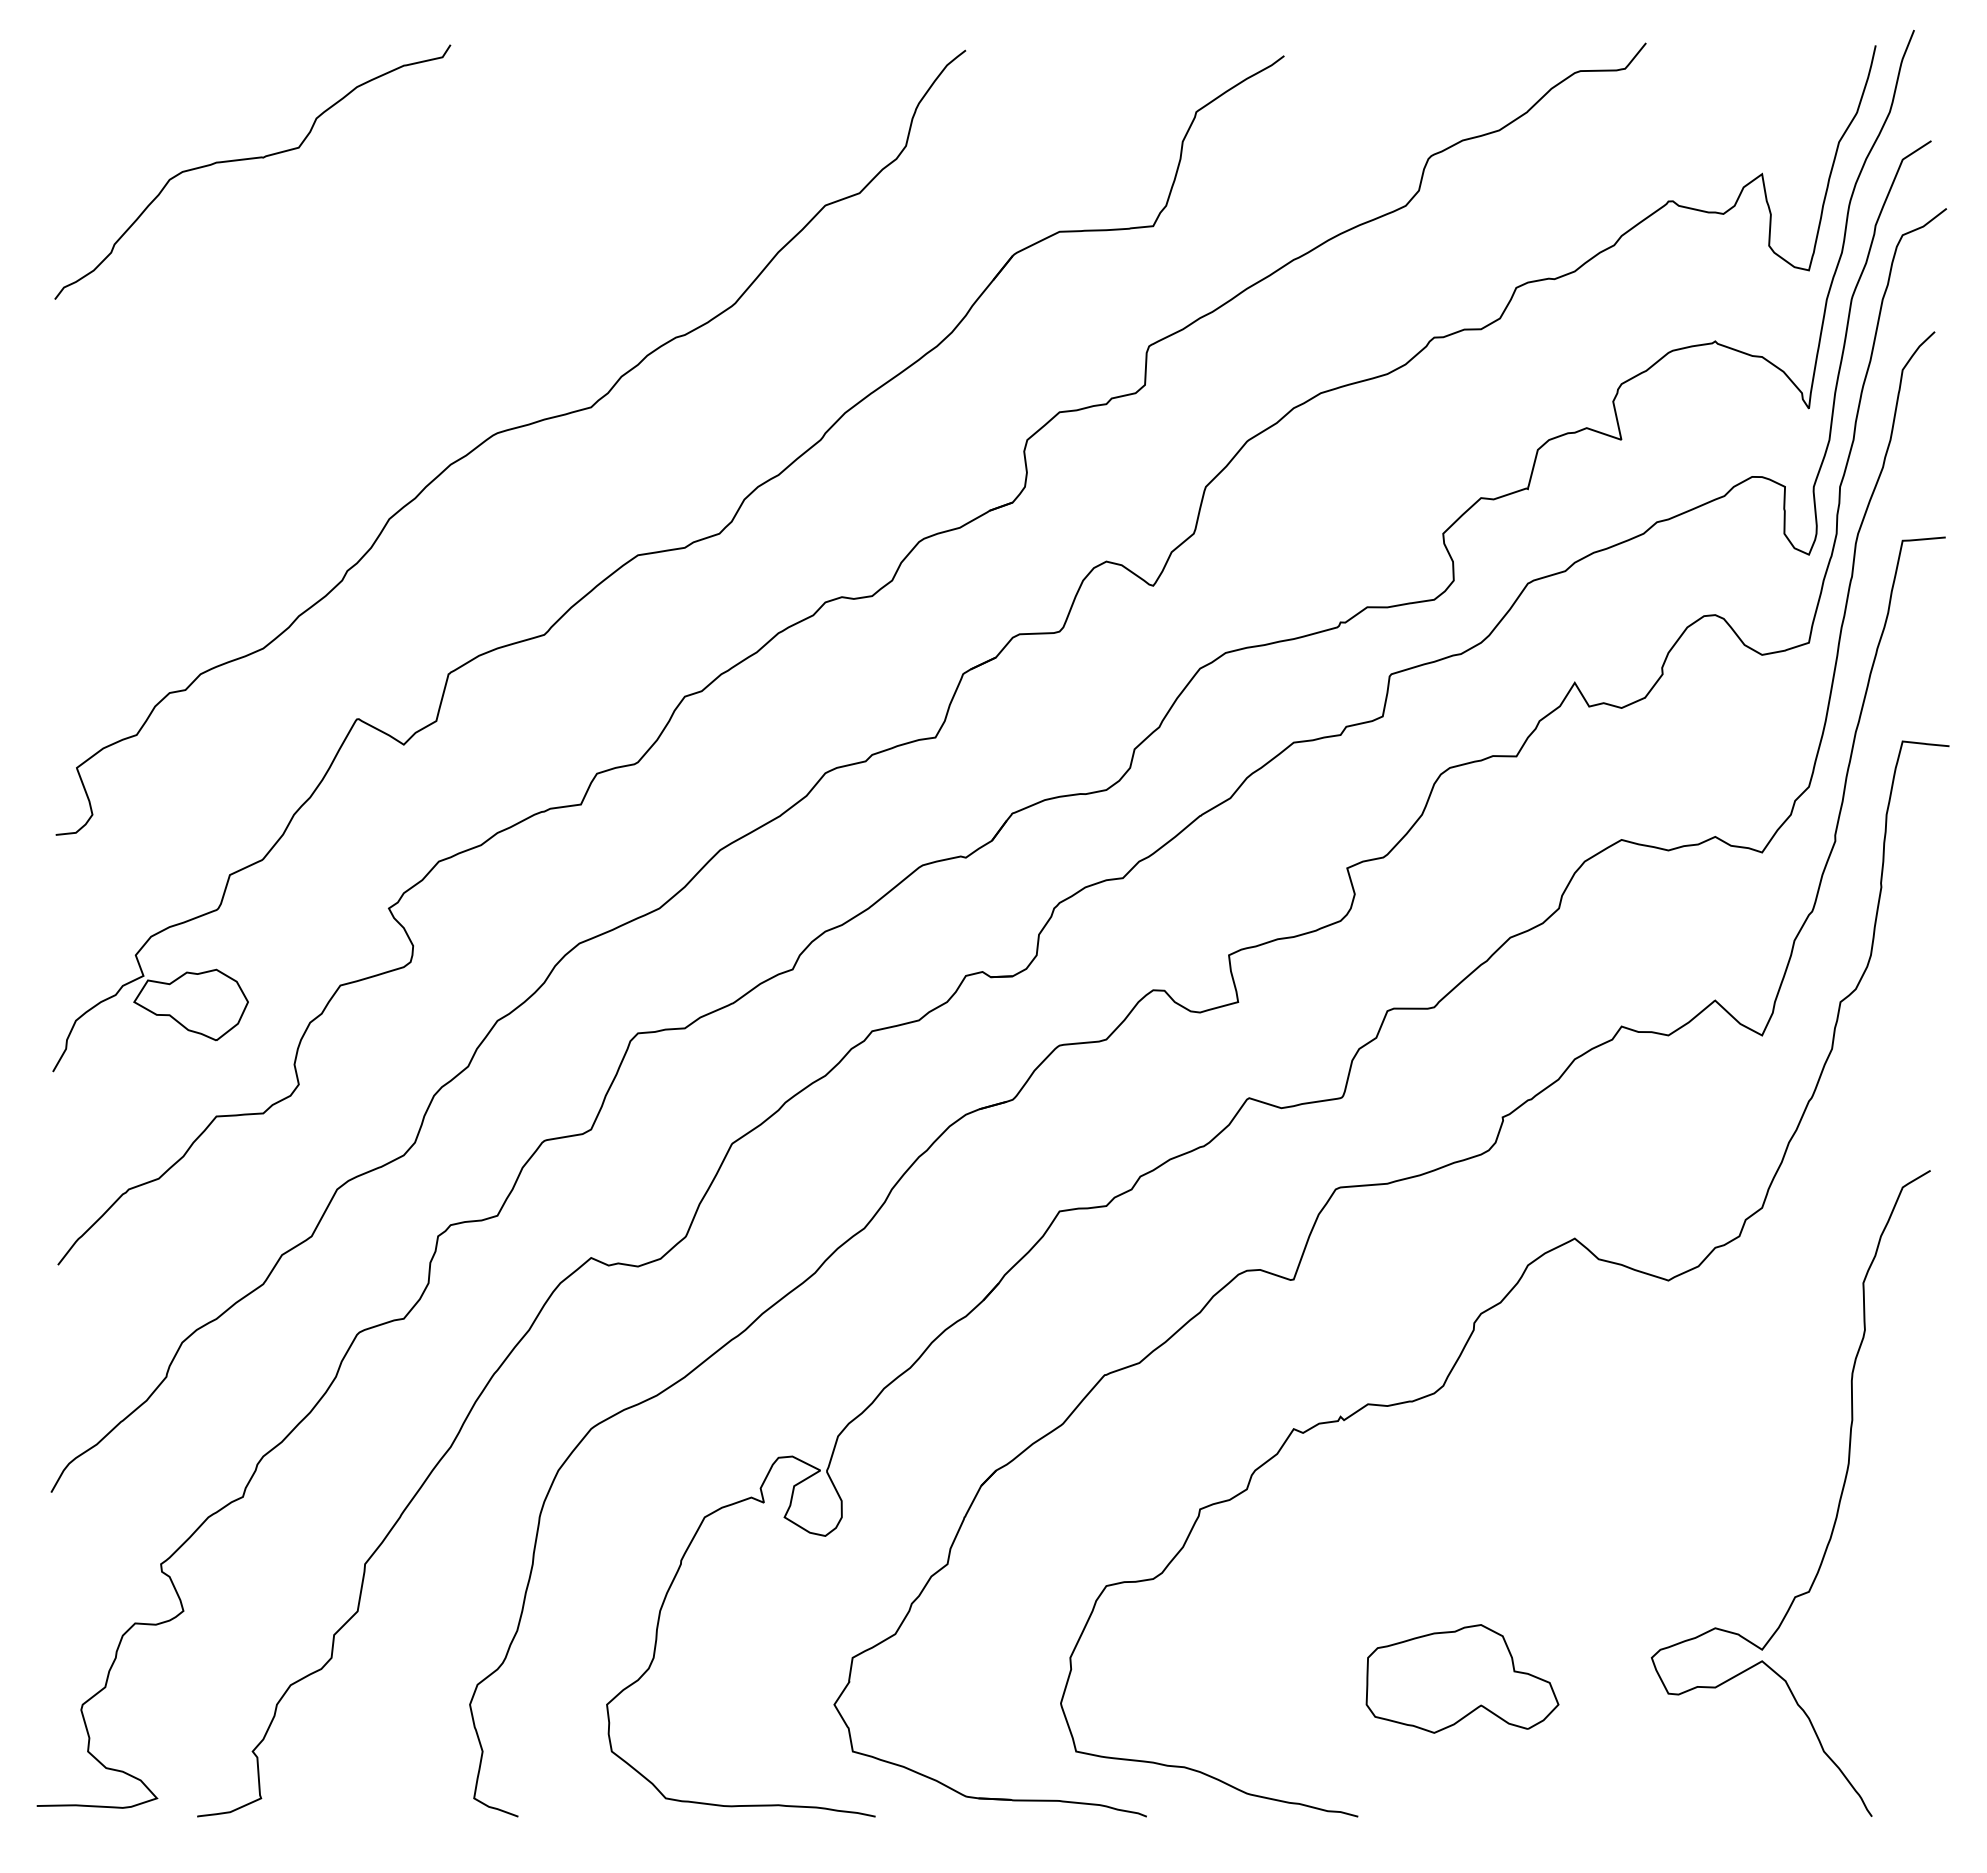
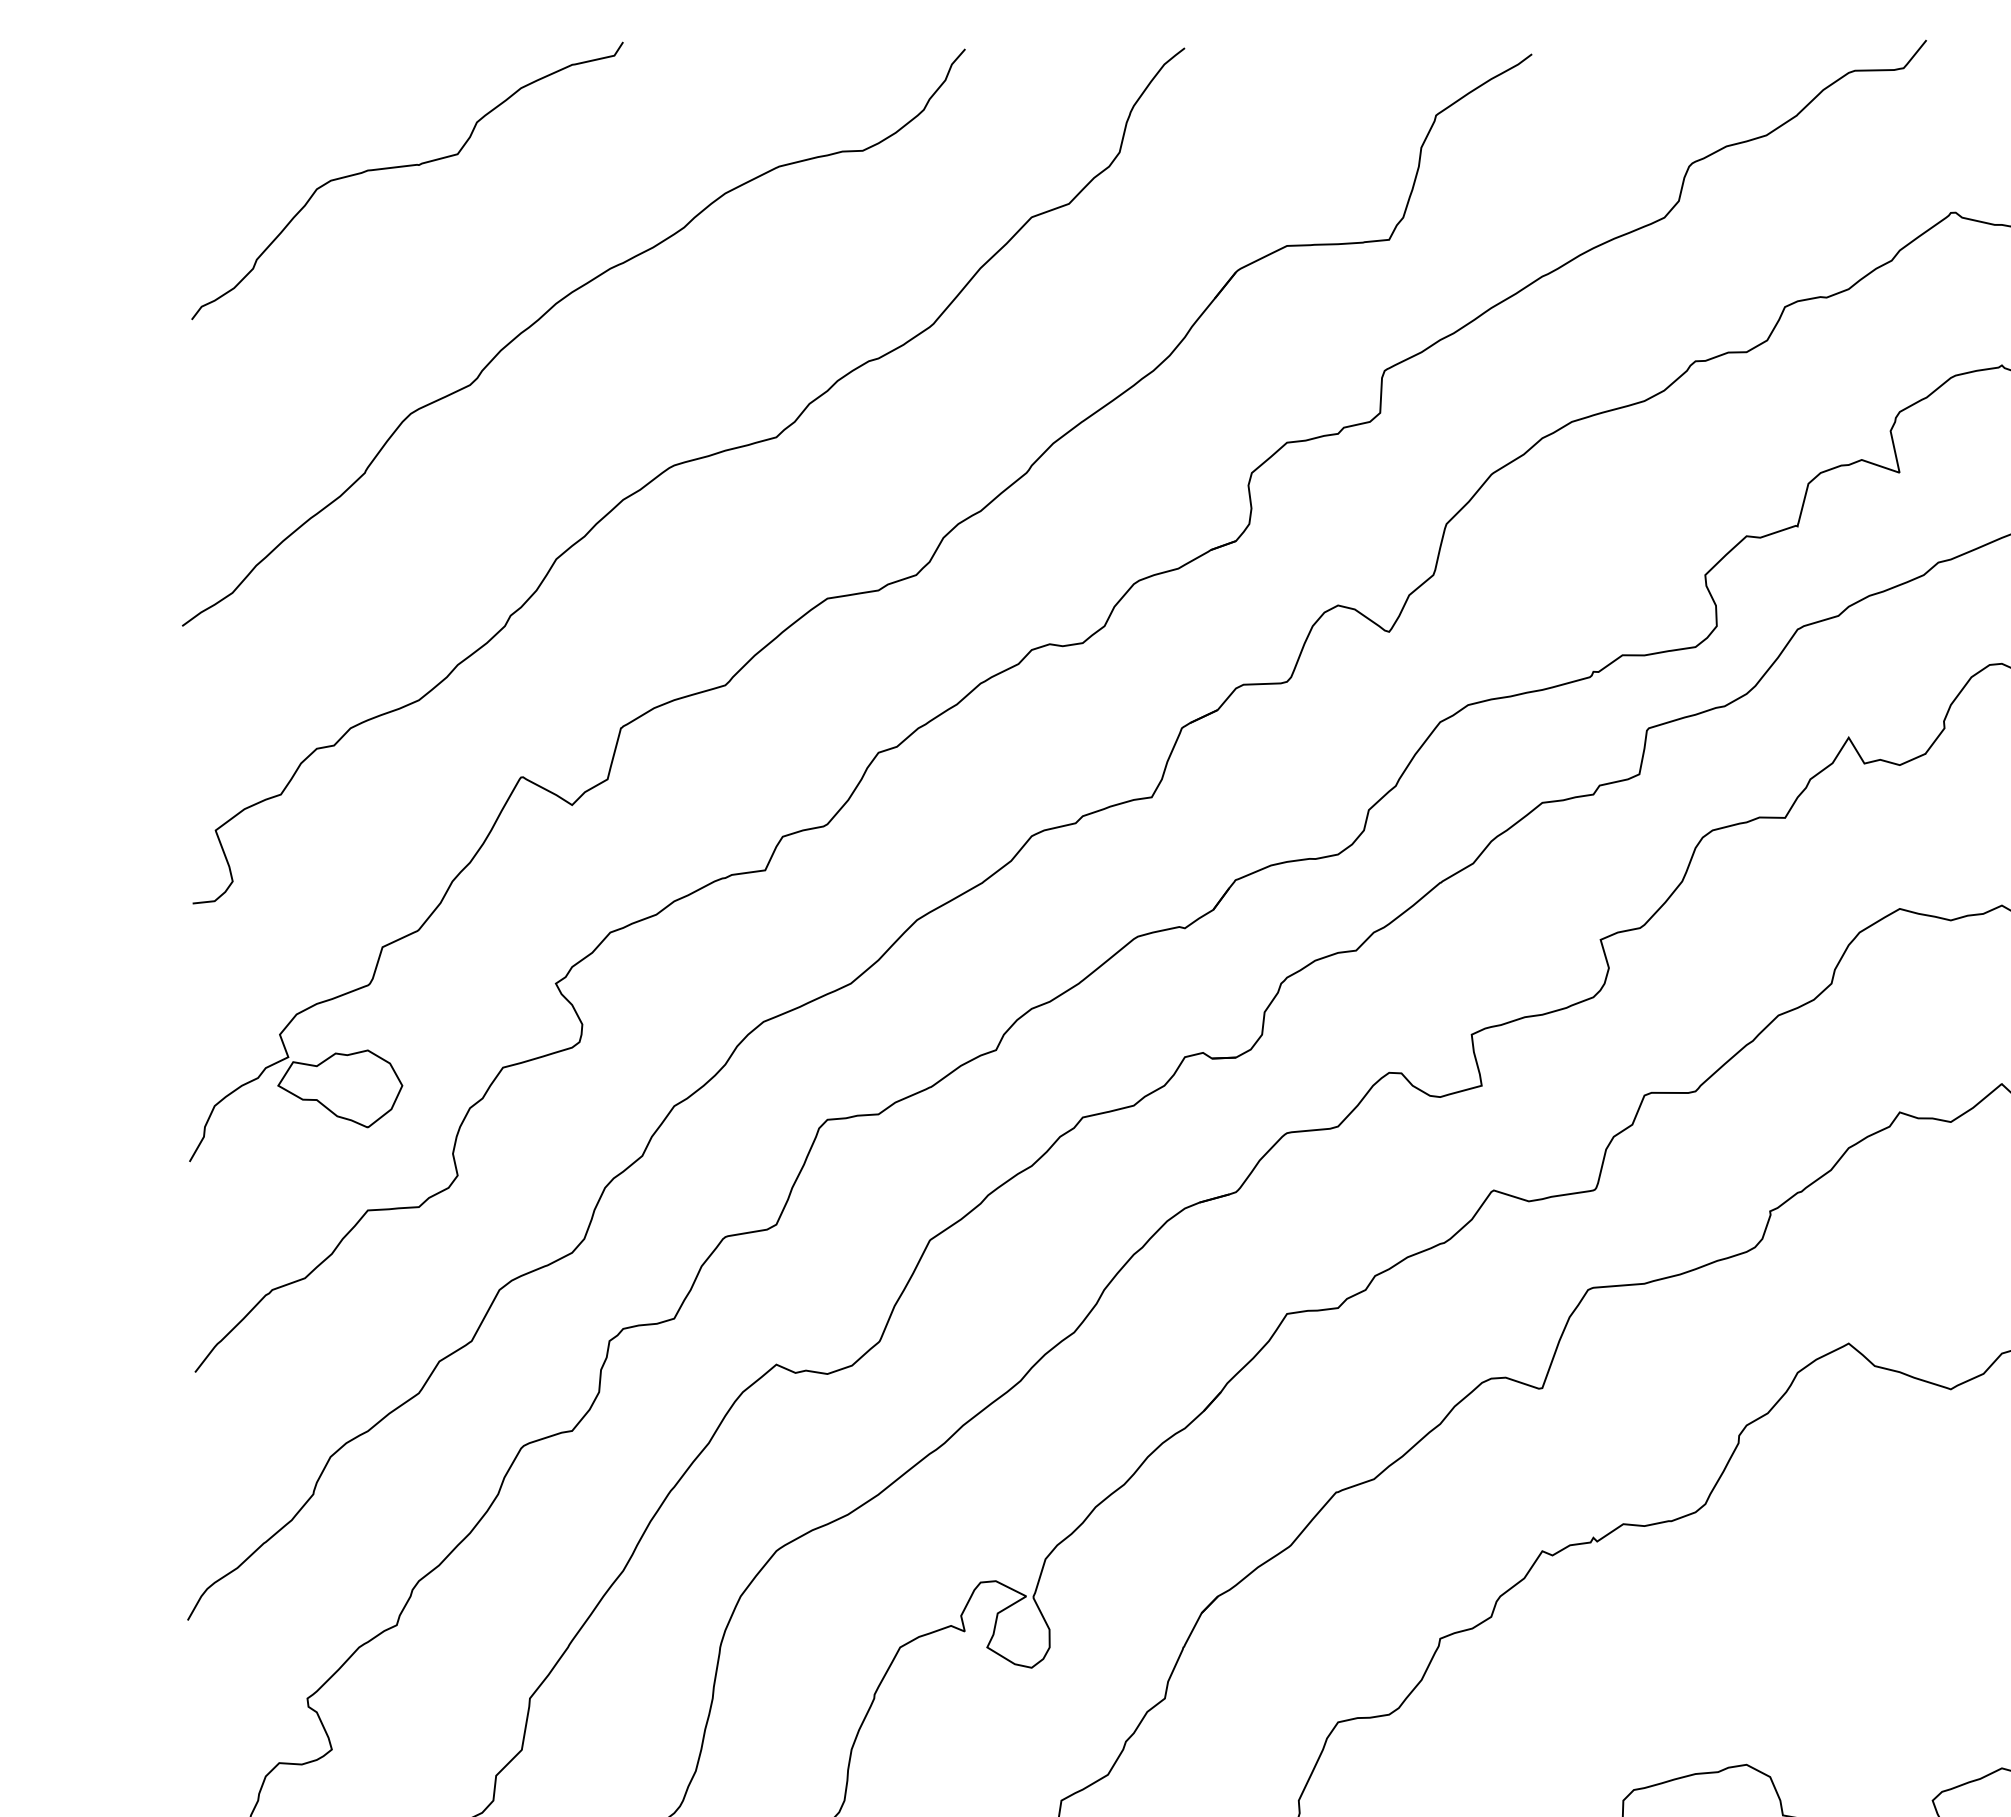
curve: (382, 292) -> (548, 312), added

